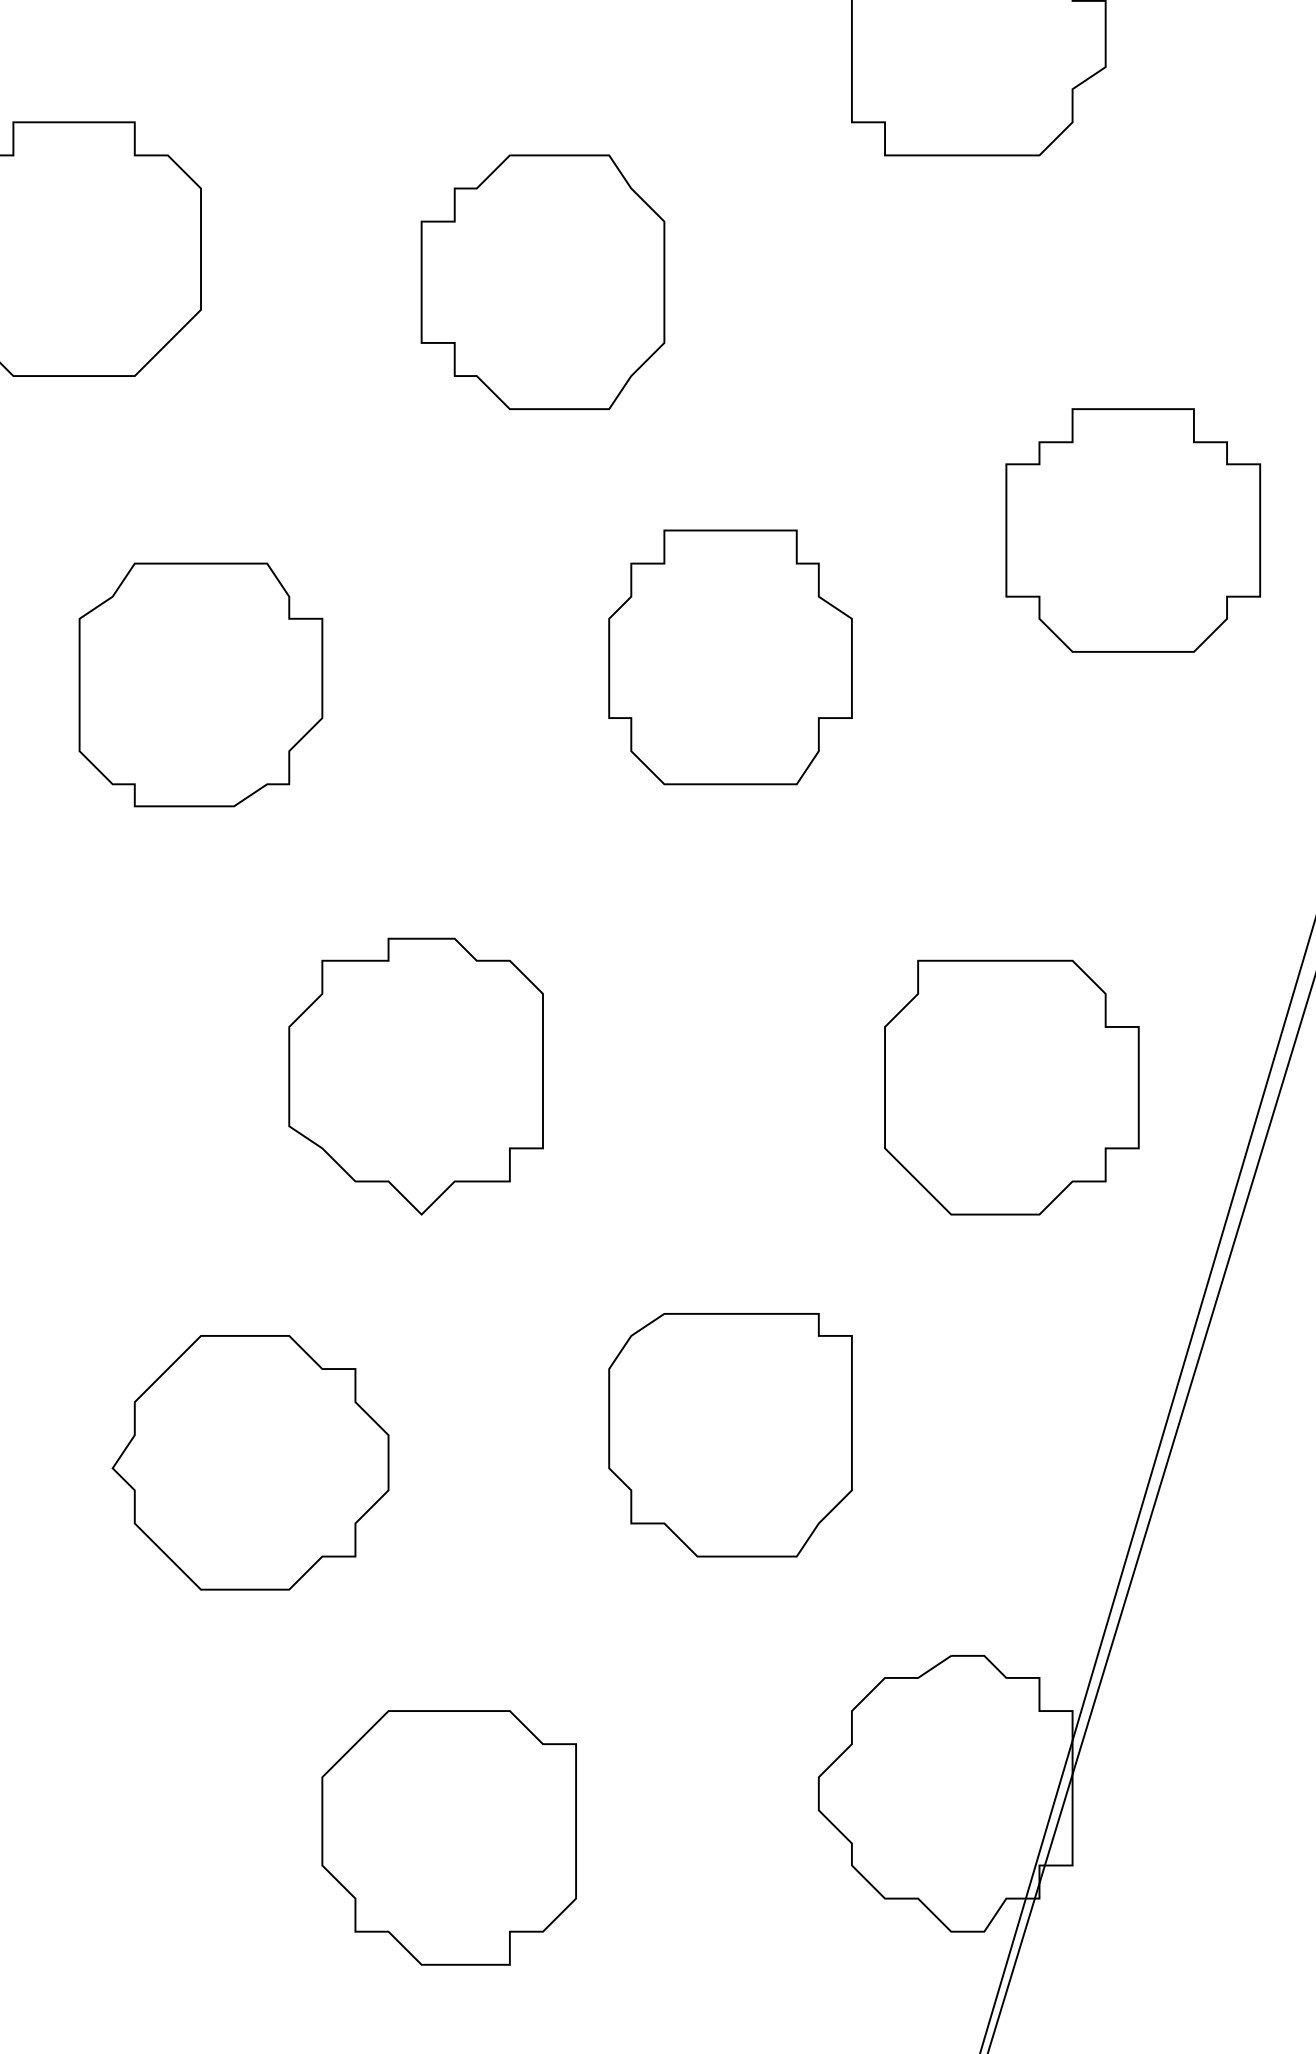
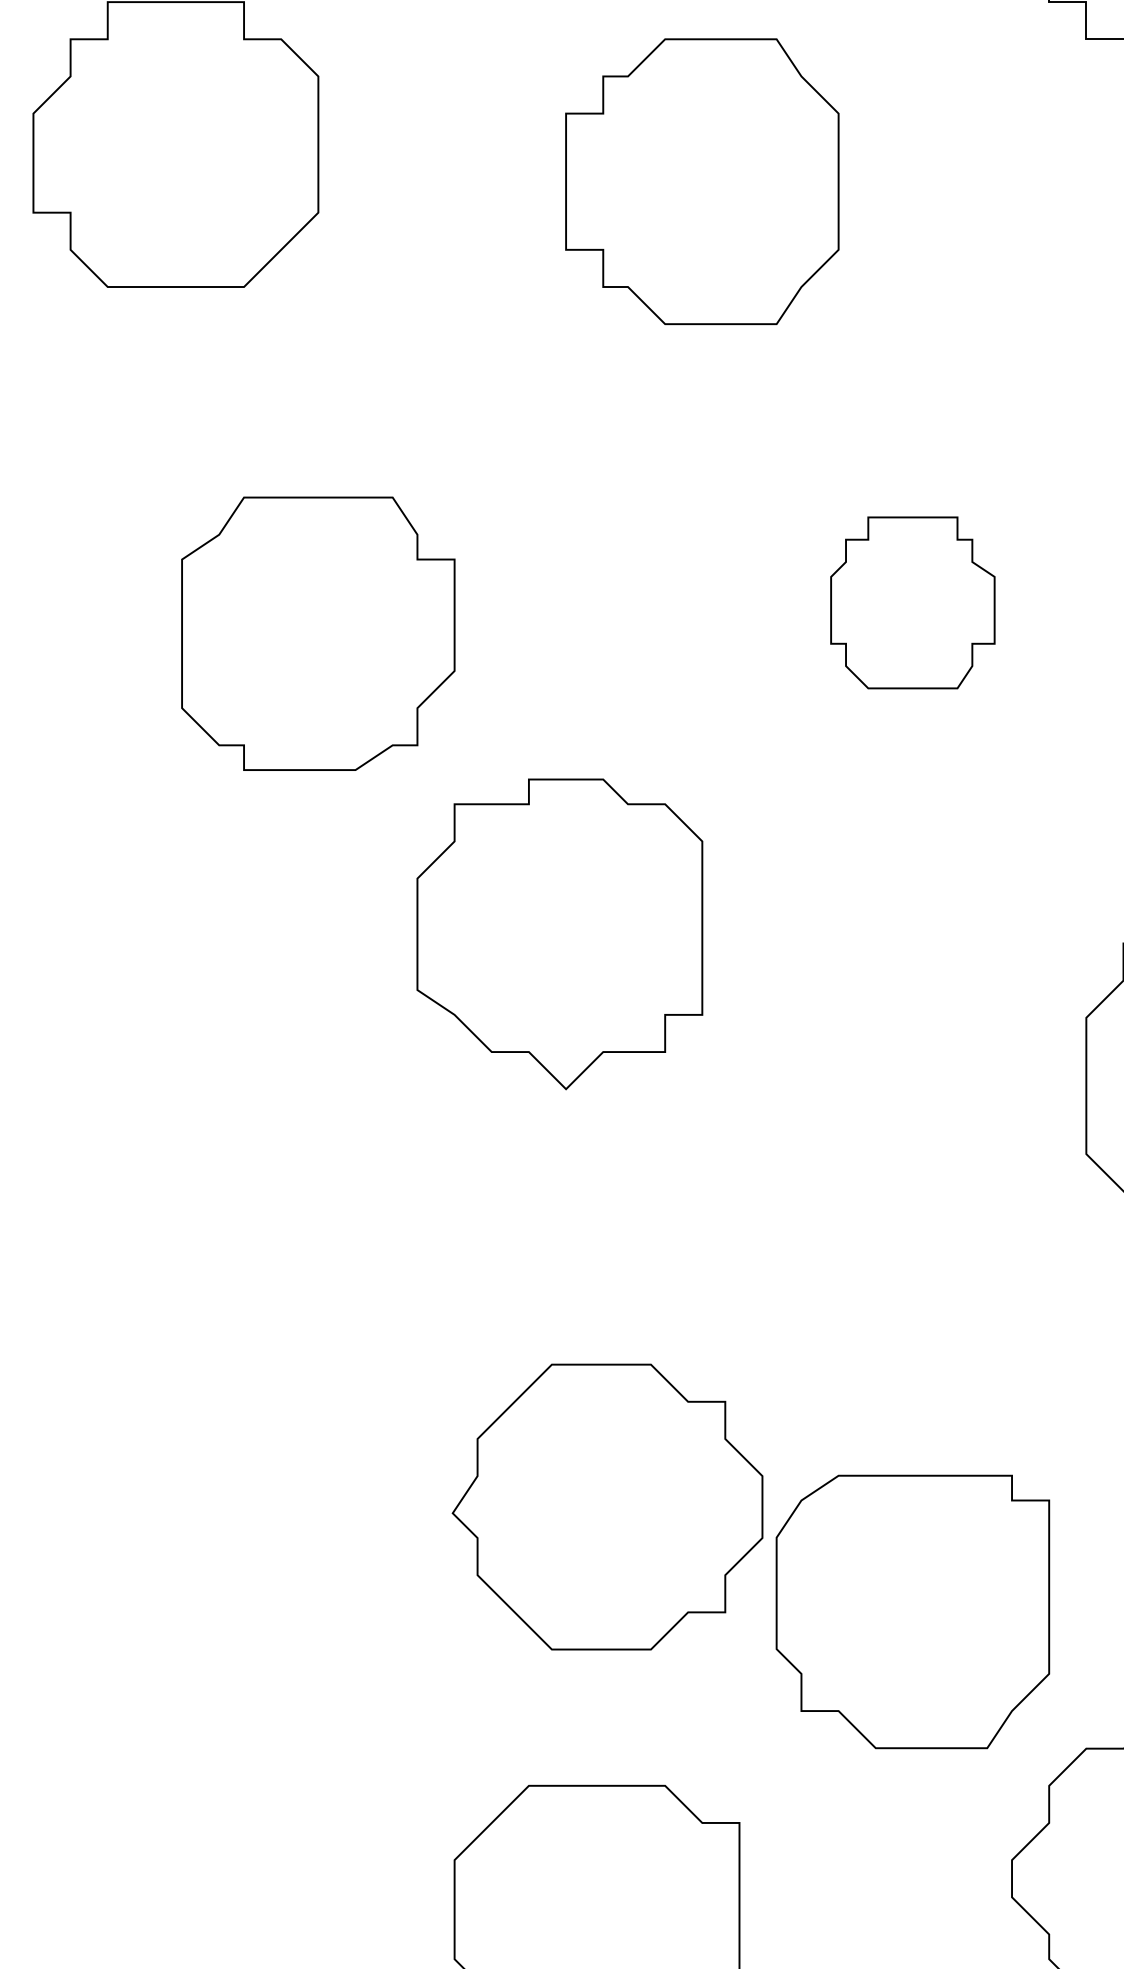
part: (730, 657) -> (912, 602), size x0.6
part: (415, 1076) -> (559, 934), moved
part: (730, 1435) -> (912, 1612), moved
part: (250, 1462) -> (607, 1506), moved

